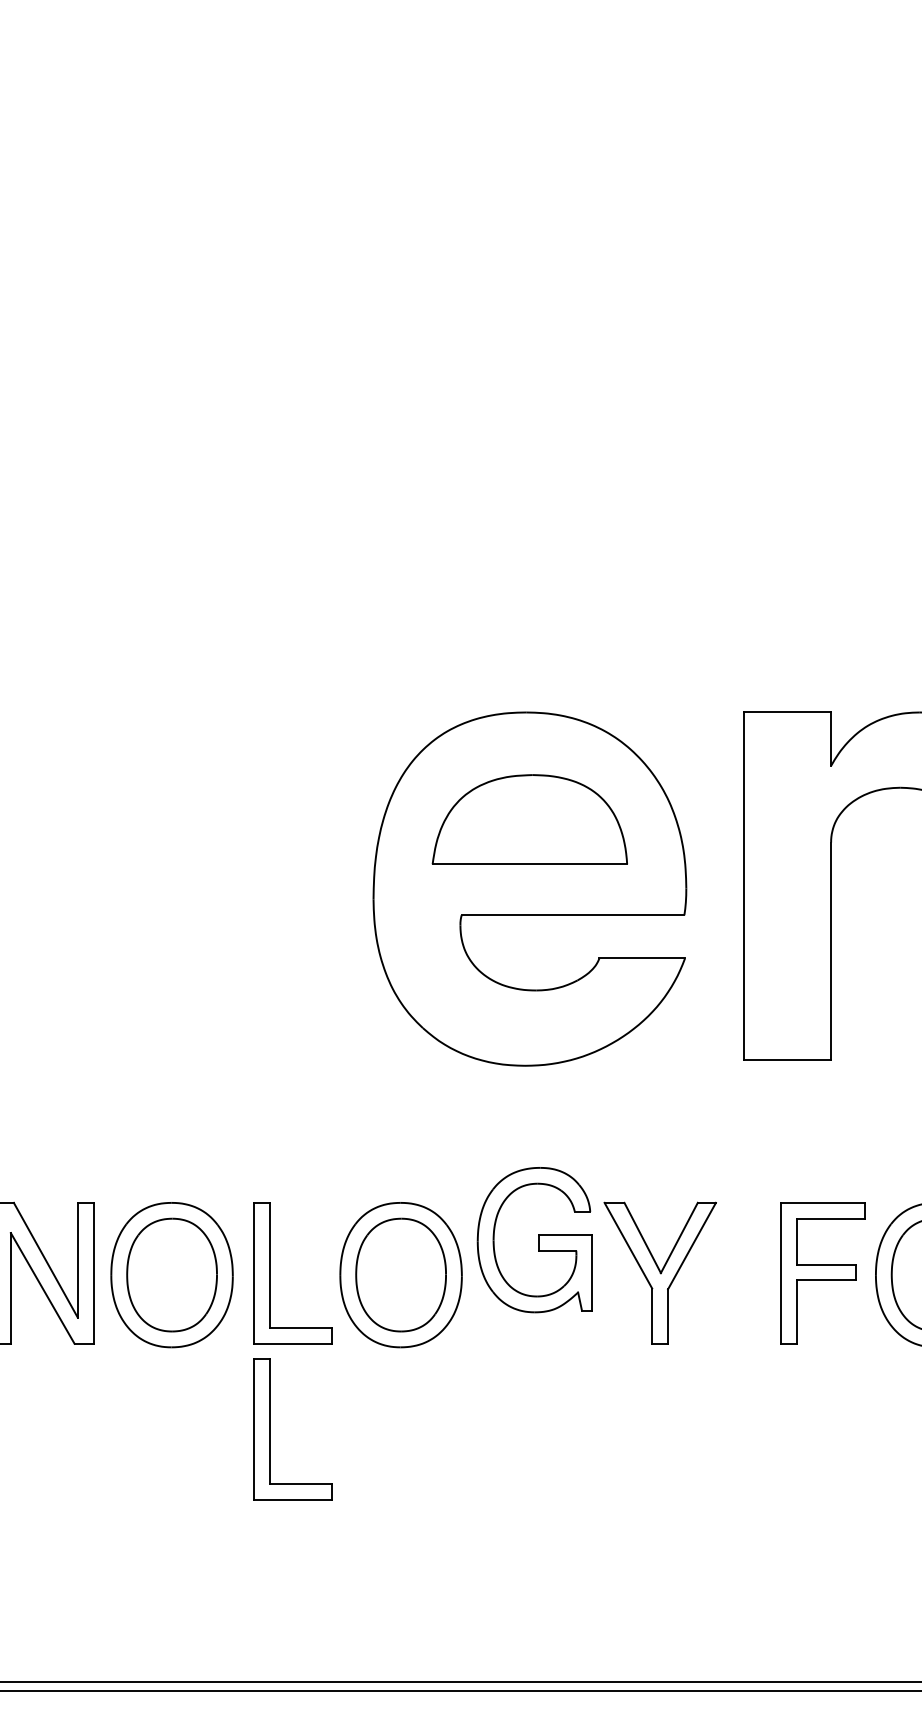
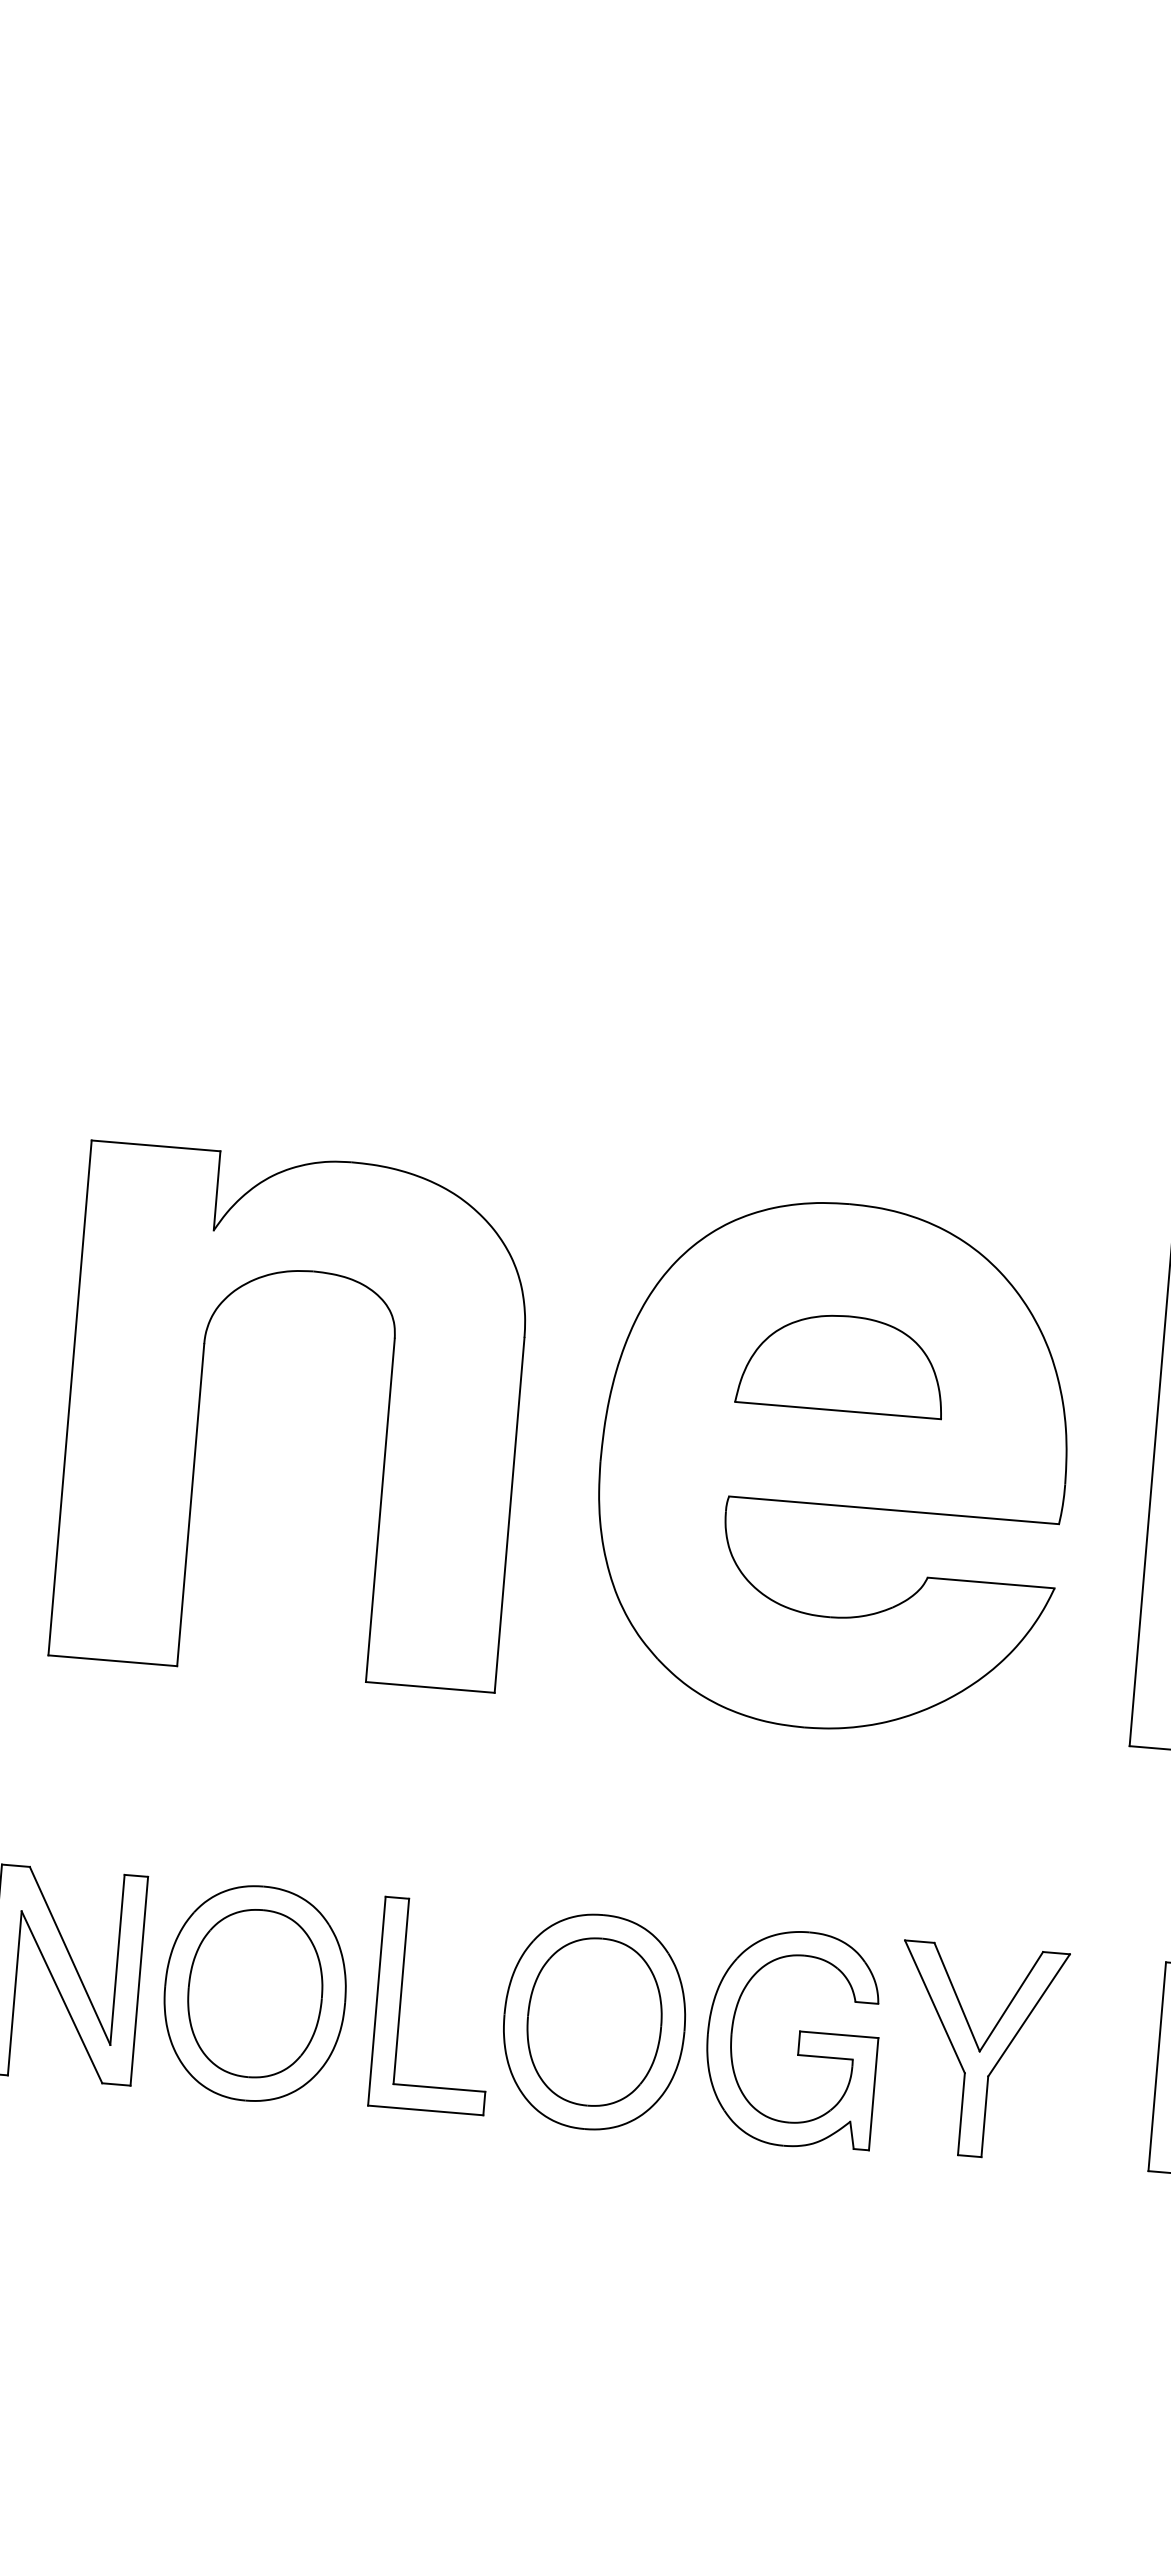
part: (529, 819) -> (841, 1363), size x0.71
part: (101, 885) -> (199, 1407), added
part: (534, 1240) -> (792, 2039), moved
part: (270, 1429) -> (381, 2234), removed

